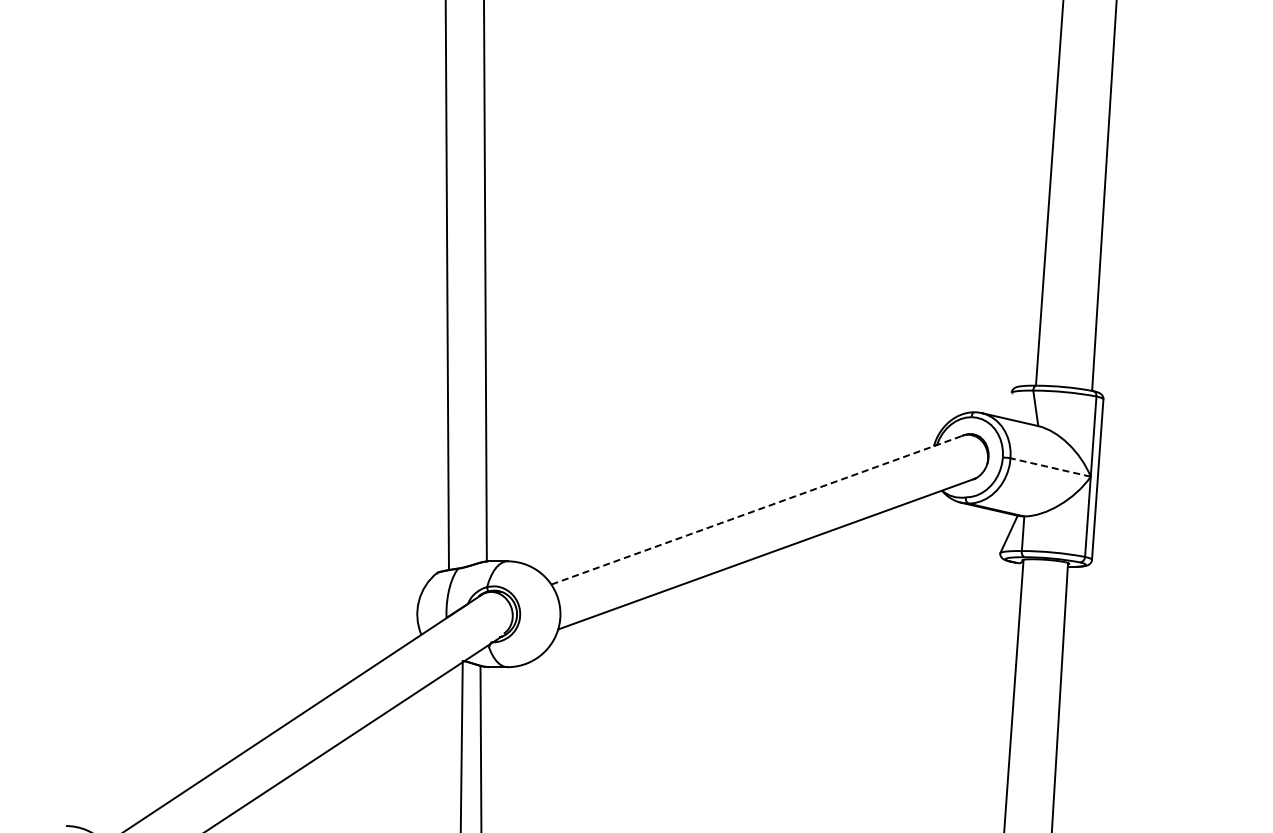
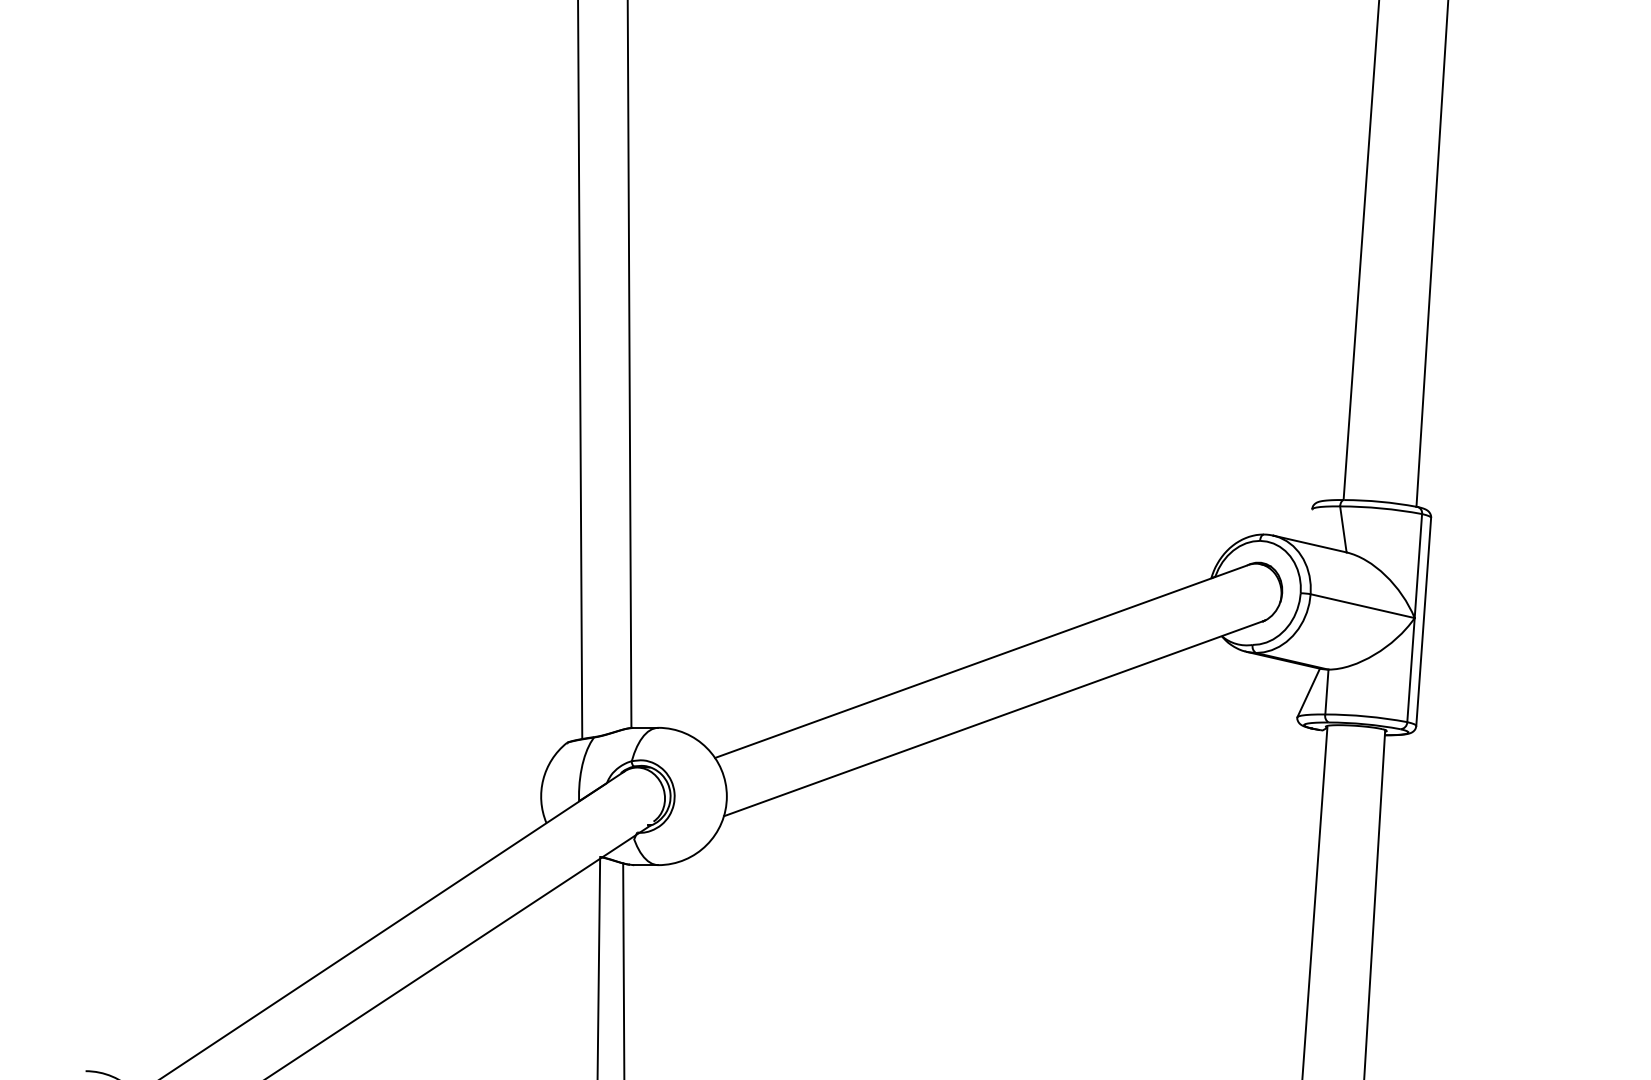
line: (1050, 467) -> (1362, 606), dashed -> solid
line: (755, 510) -> (979, 661), dashed -> solid

